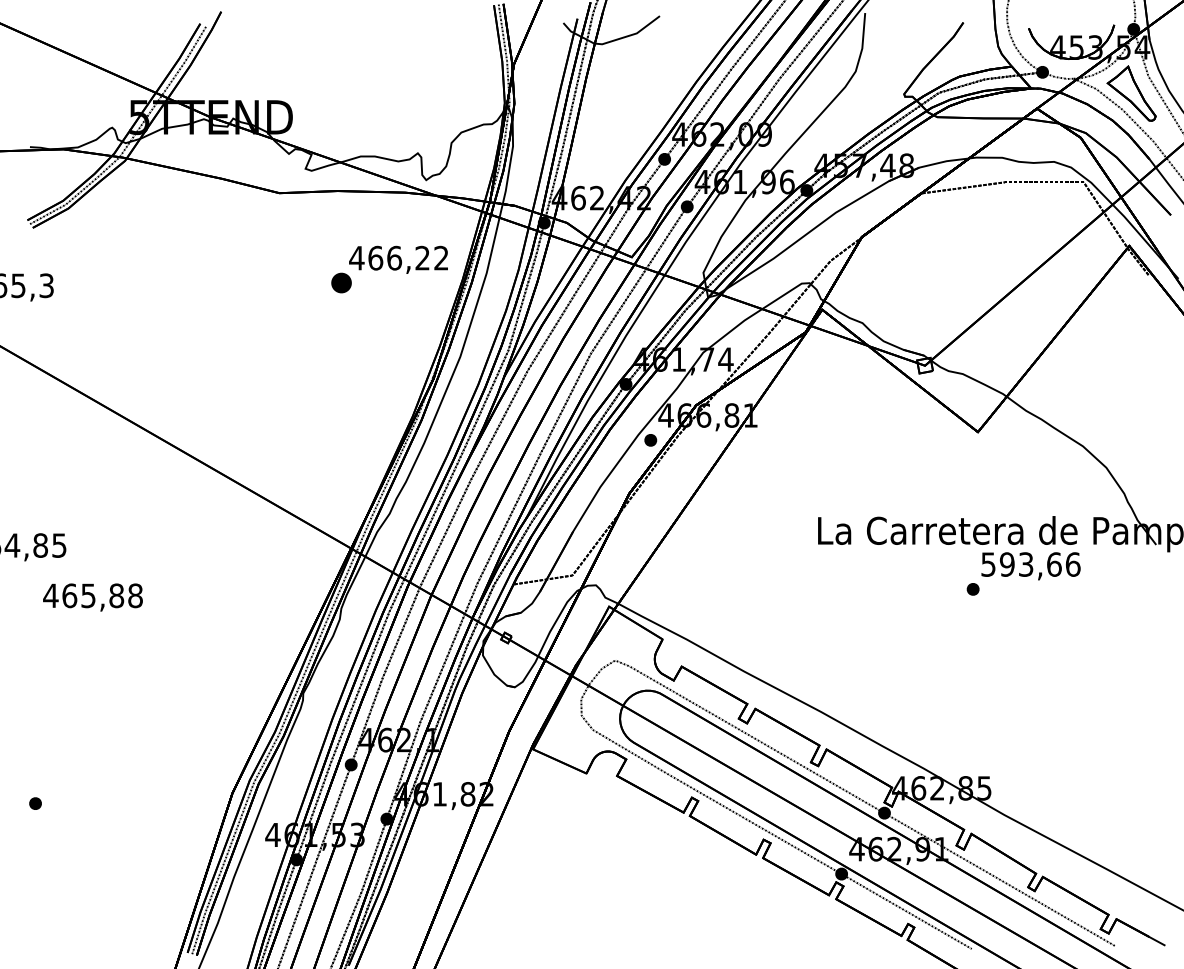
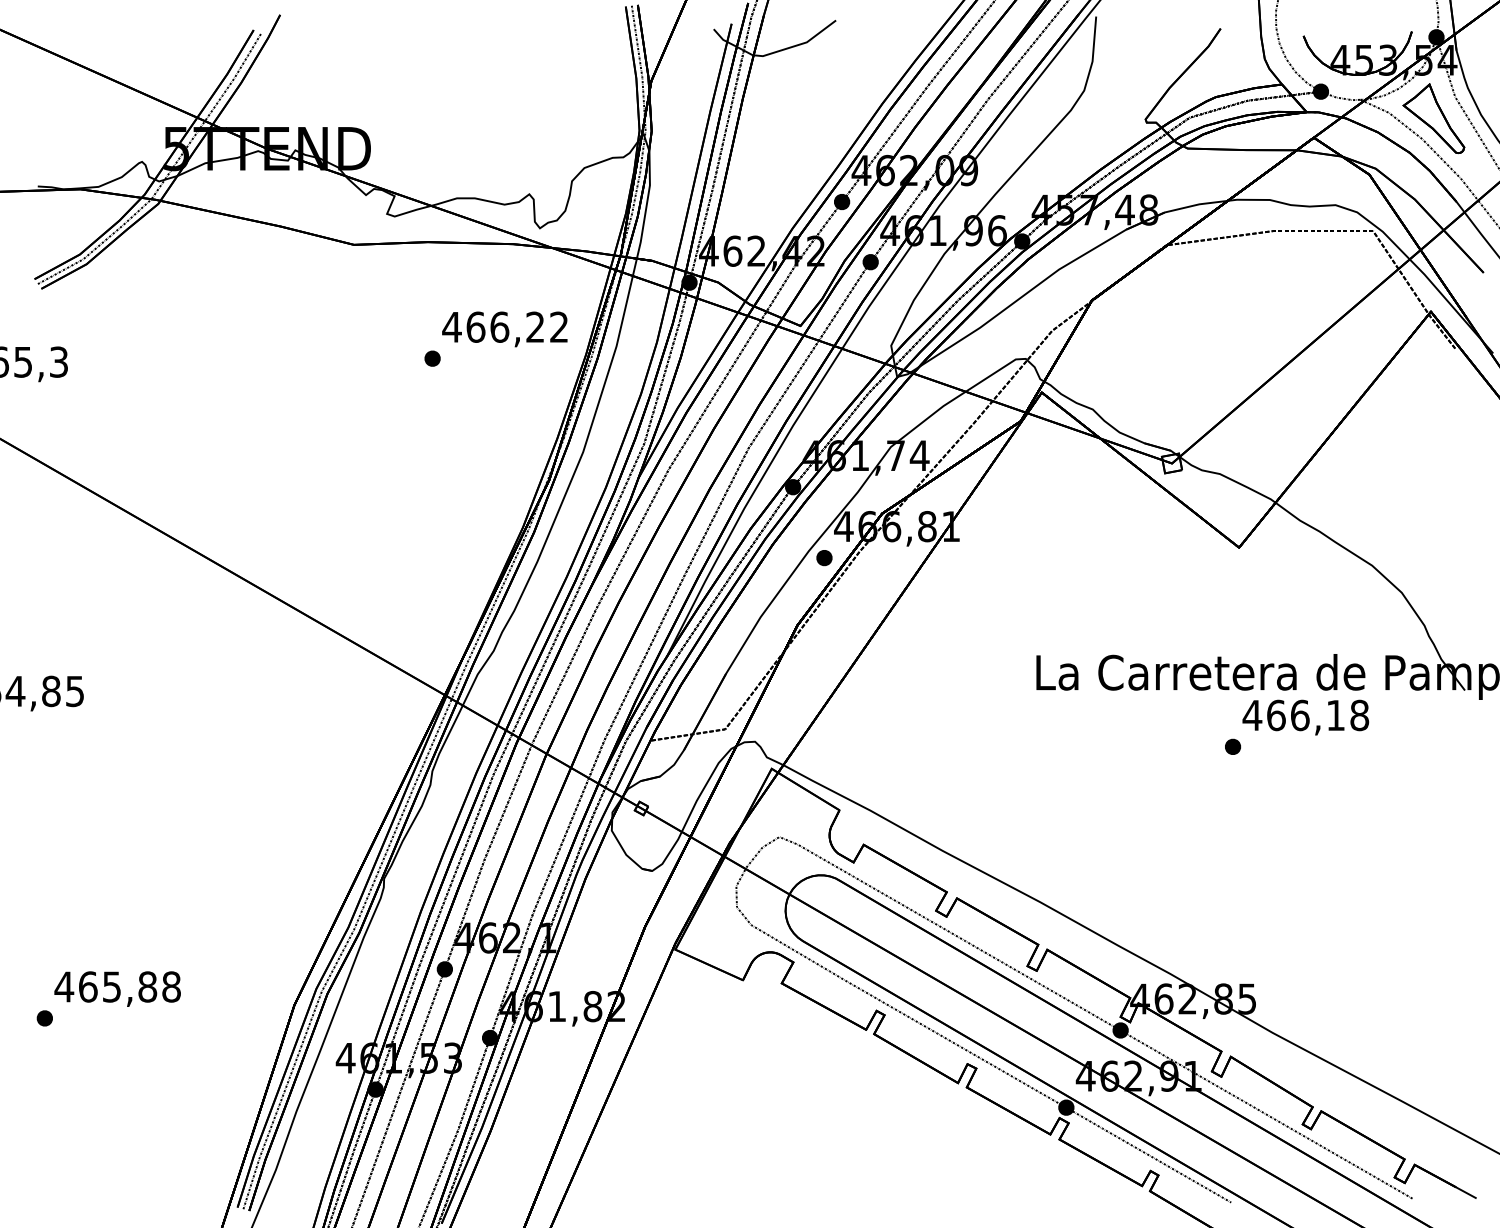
part: (341, 282) -> (432, 358), size x0.62
text: (1030, 564) -> (1305, 715), 593,66 -> 466,18
text: (92, 597) -> (117, 989), moved

